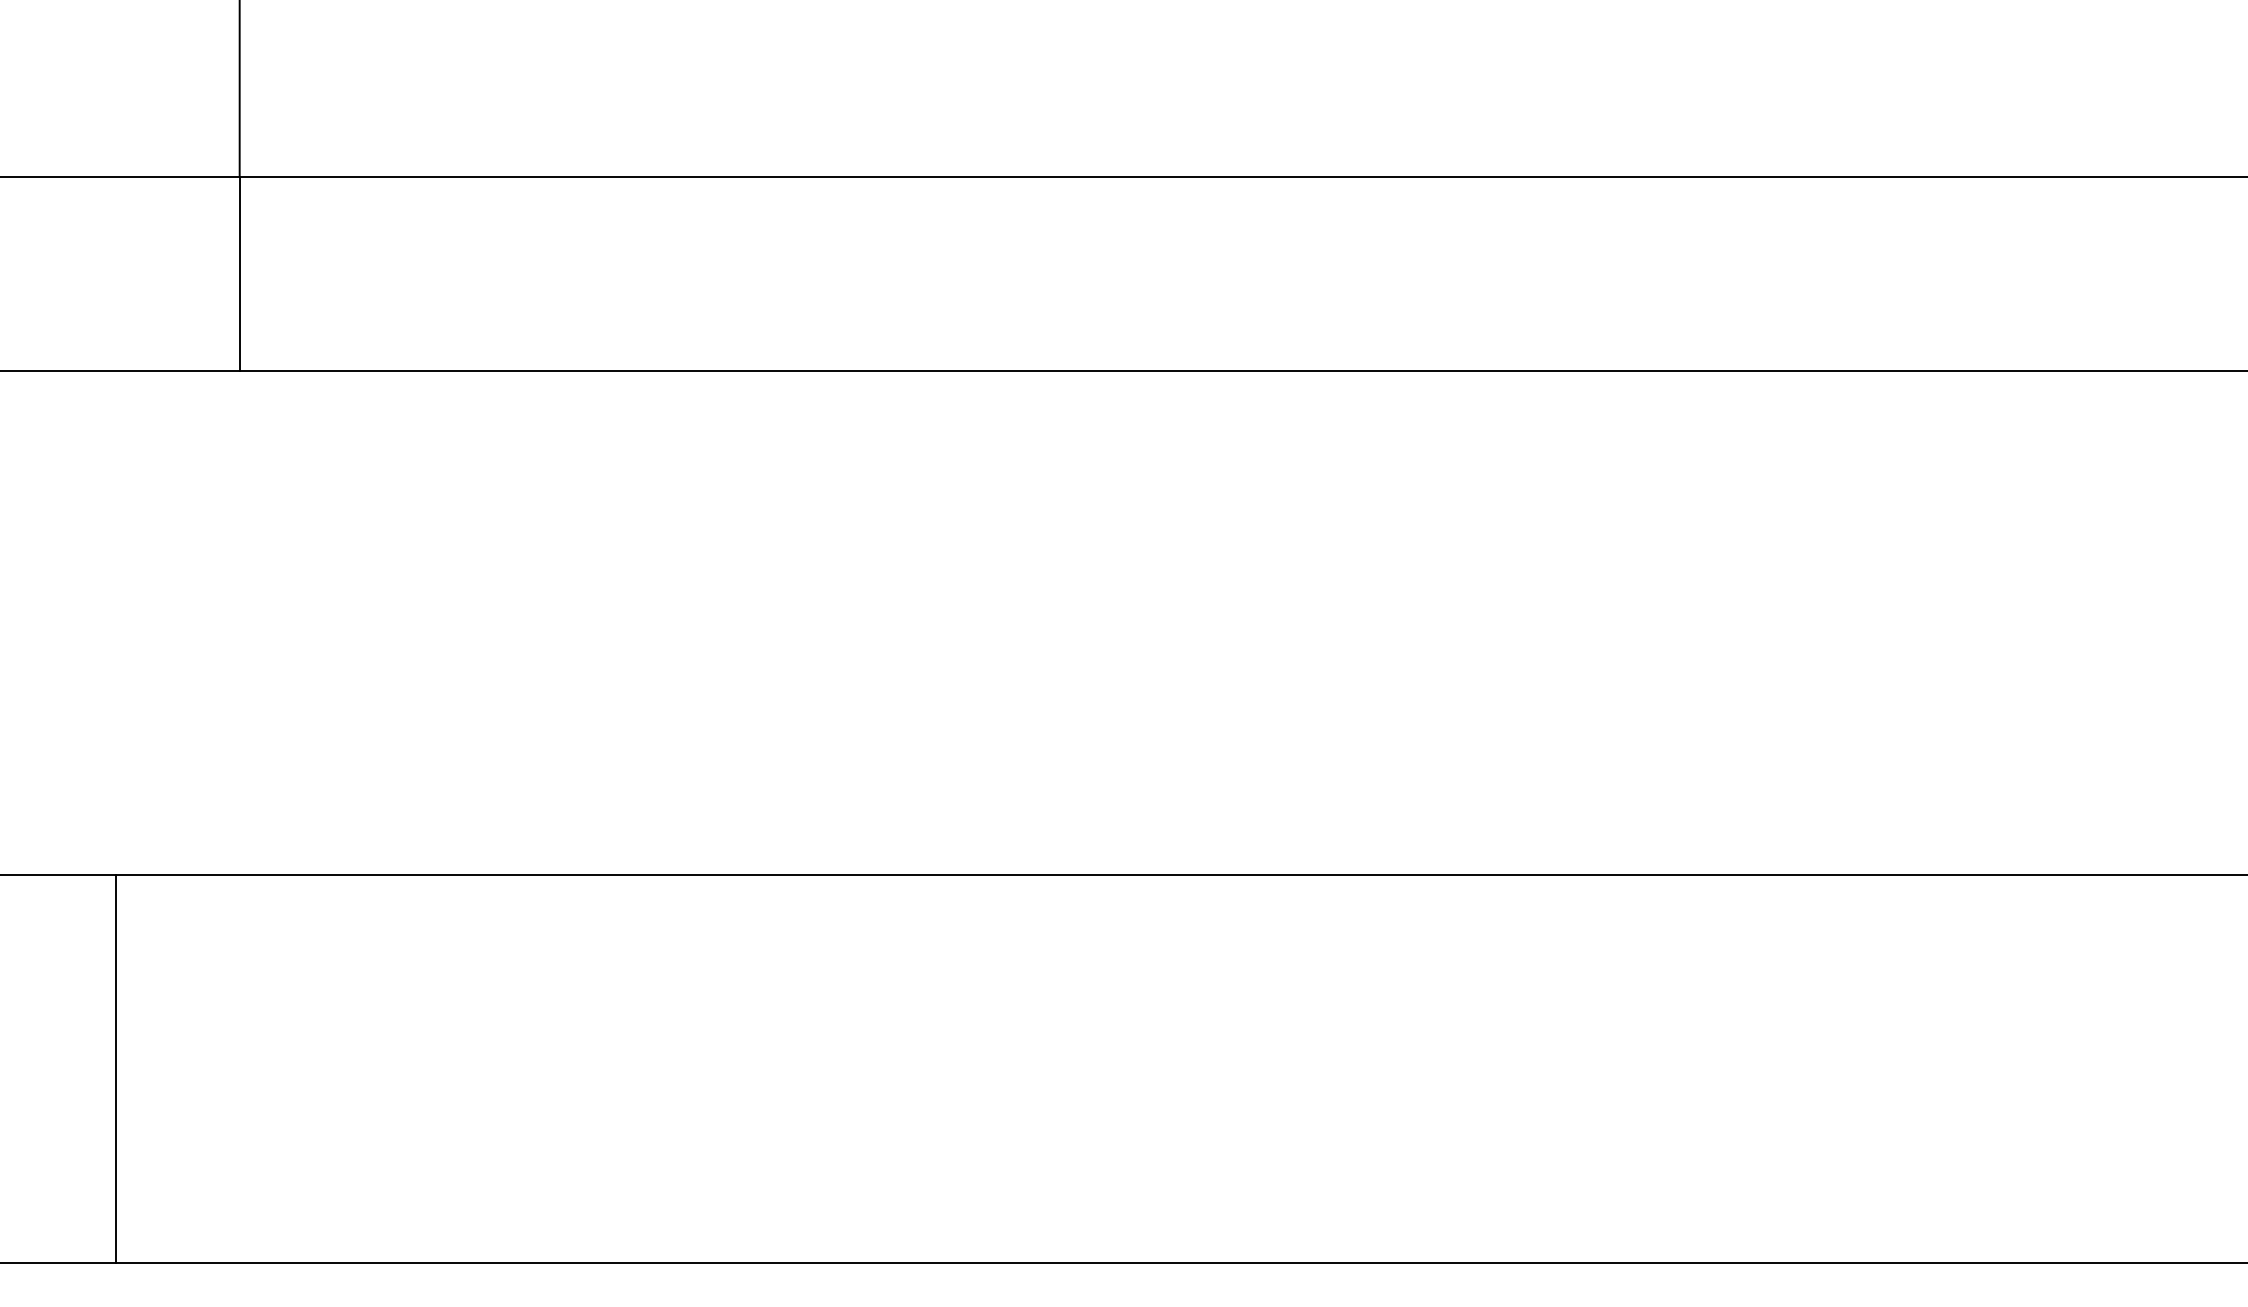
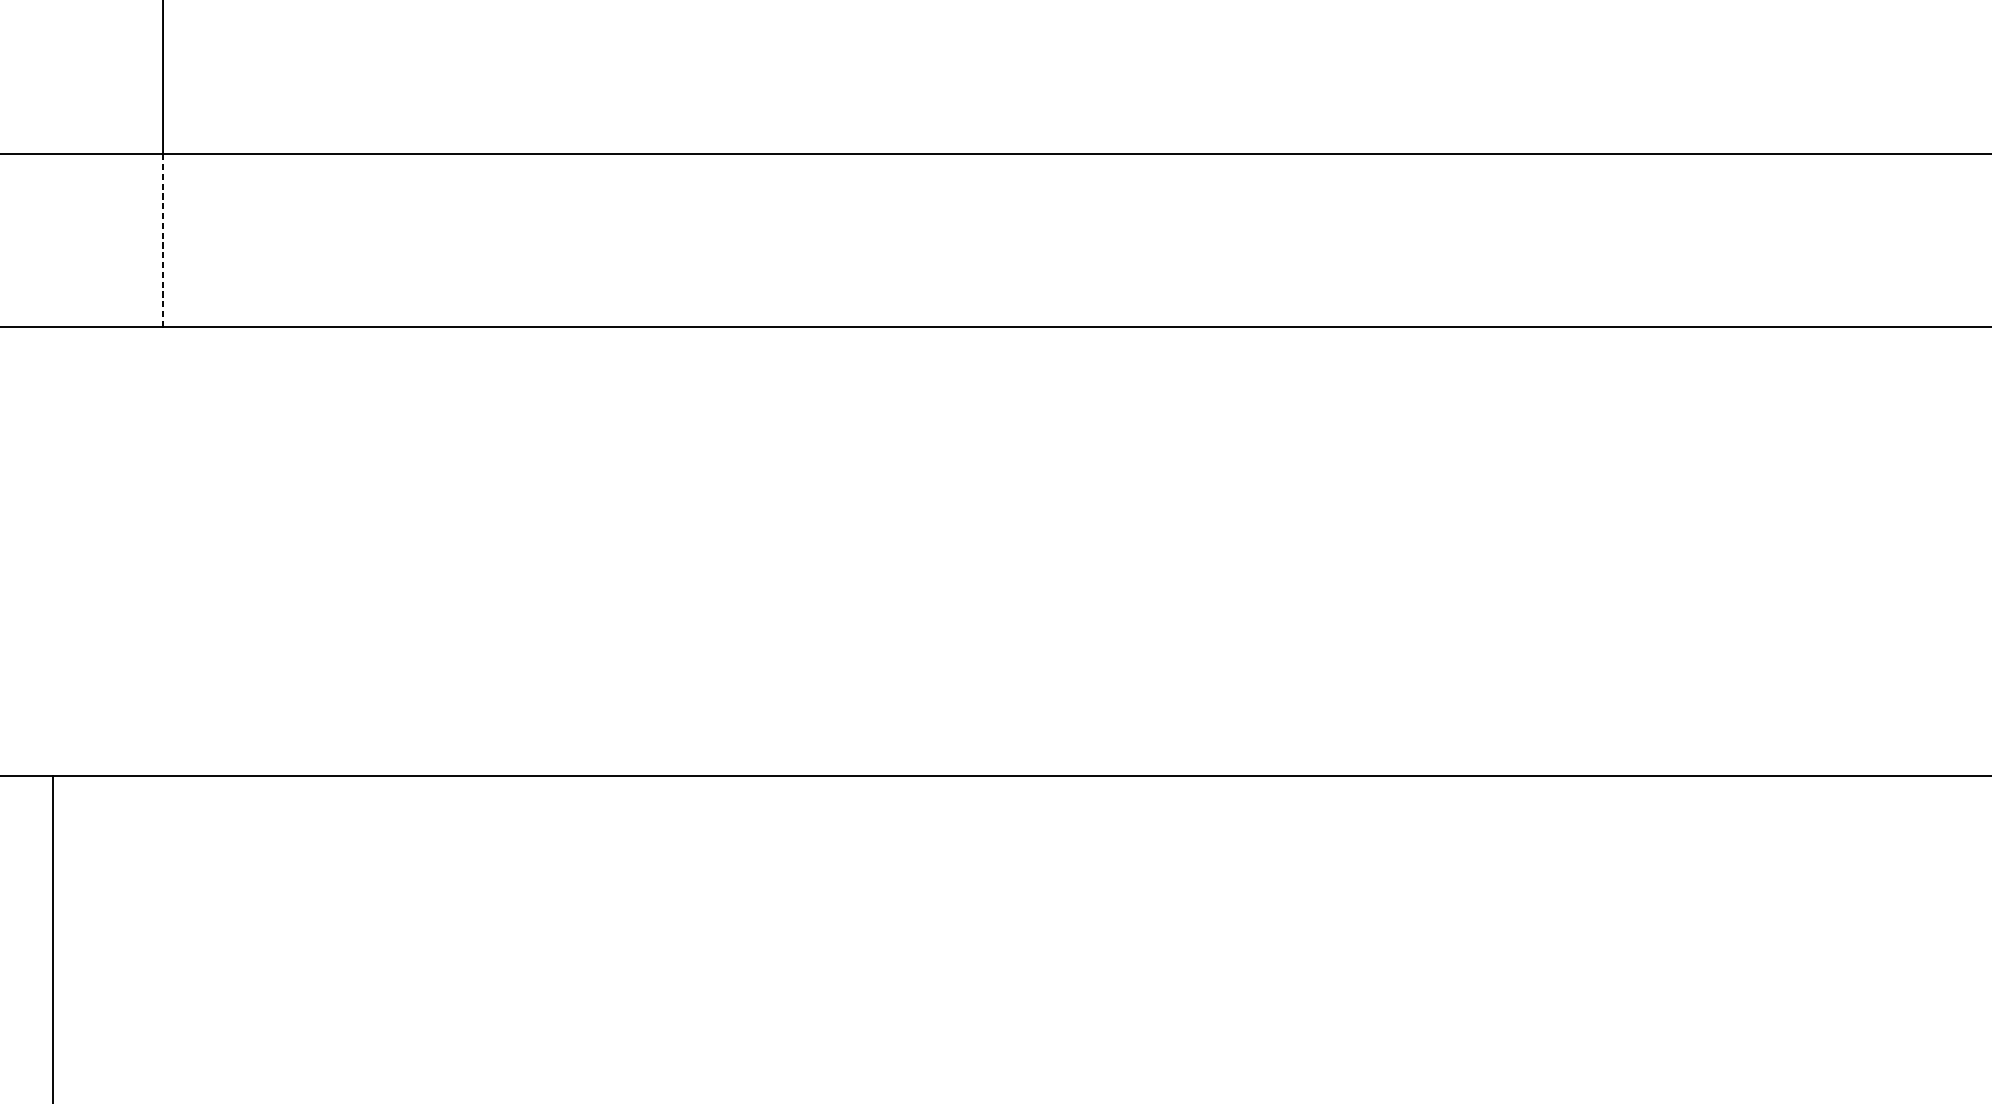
line: (239, 274) -> (162, 240), solid -> dashed

